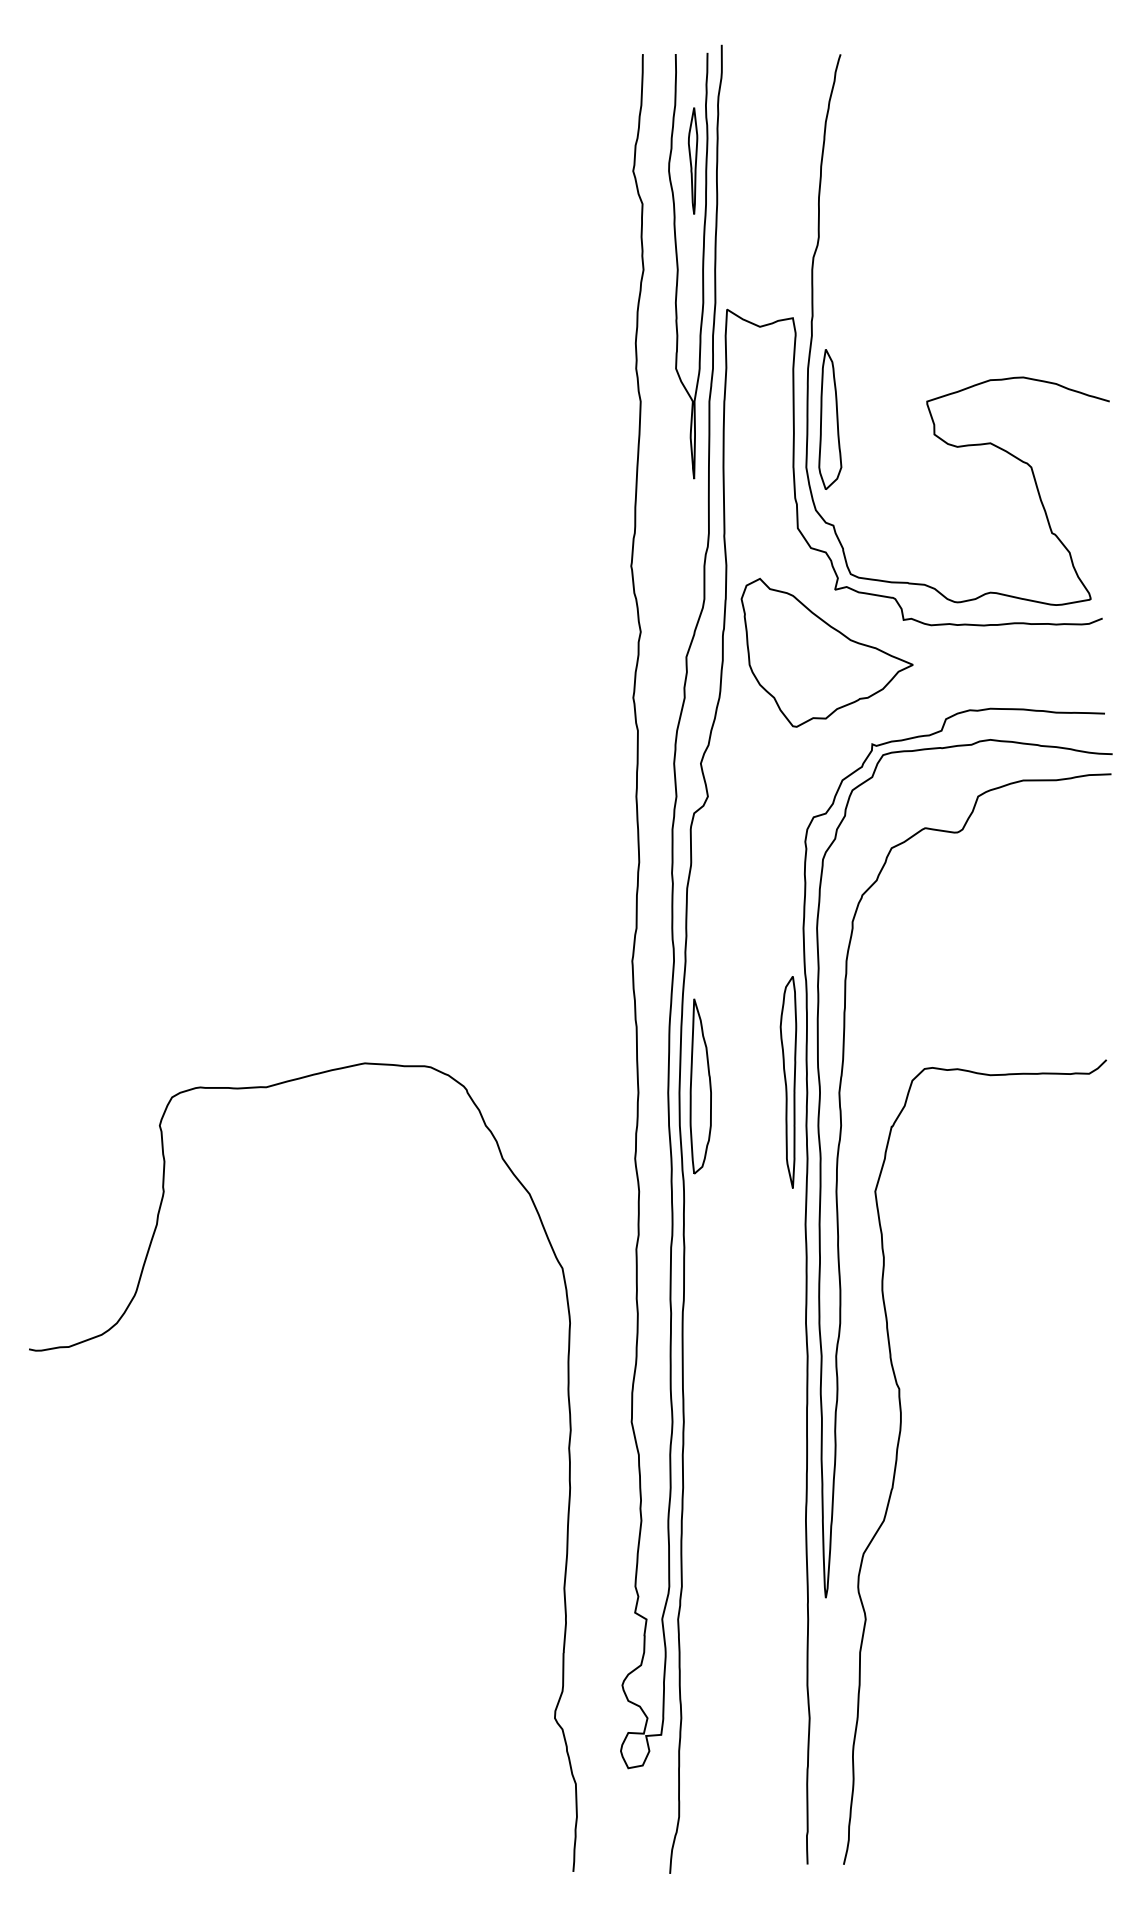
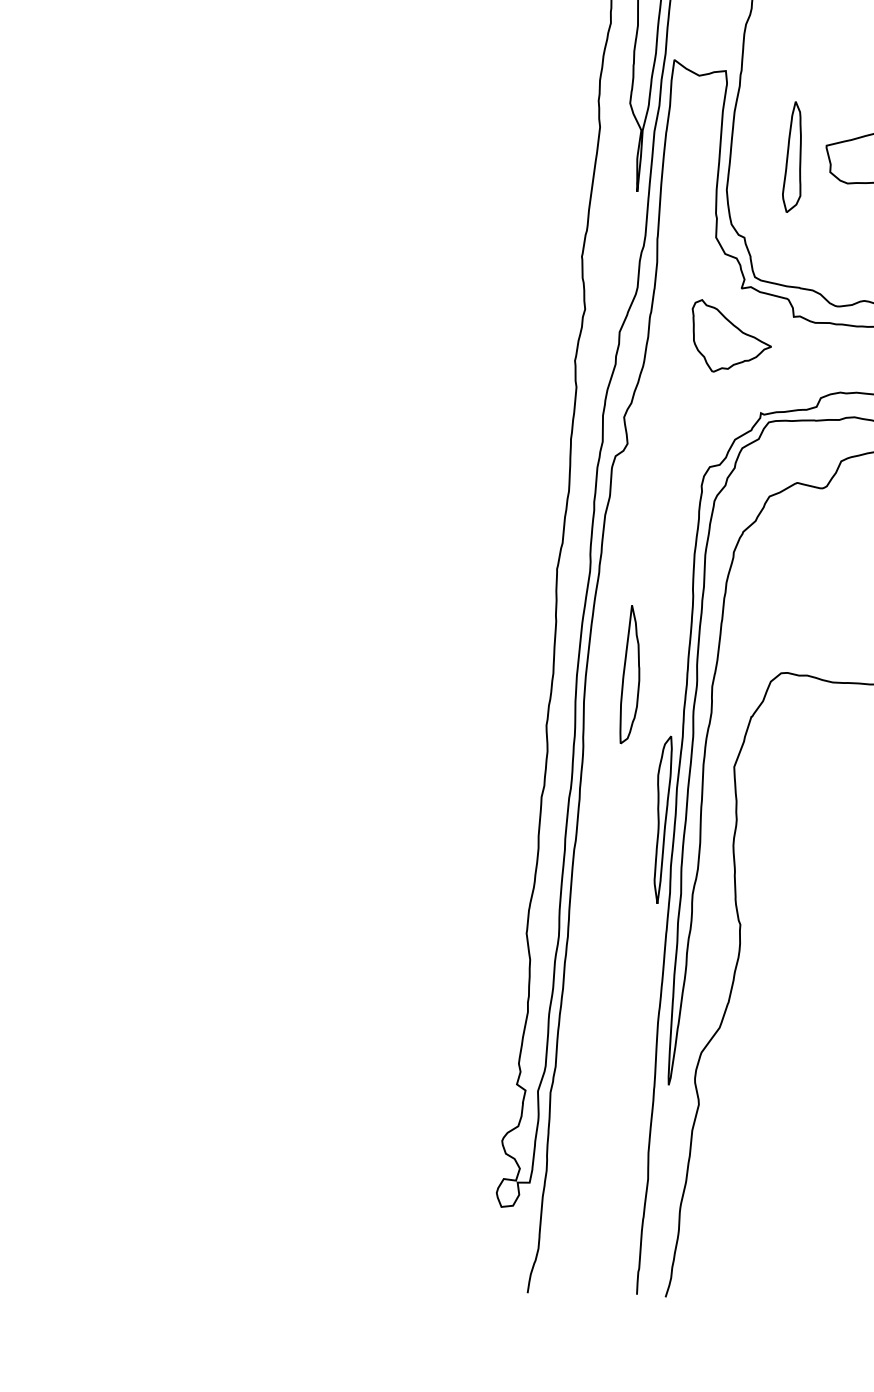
part: (830, 419) -> (794, 157), moved
part: (826, 652) -> (730, 337), size x0.6
part: (788, 1082) -> (660, 819), moved
part: (700, 1086) -> (631, 674), moved
curve: (120, 1320) -> (129, 819), removed

